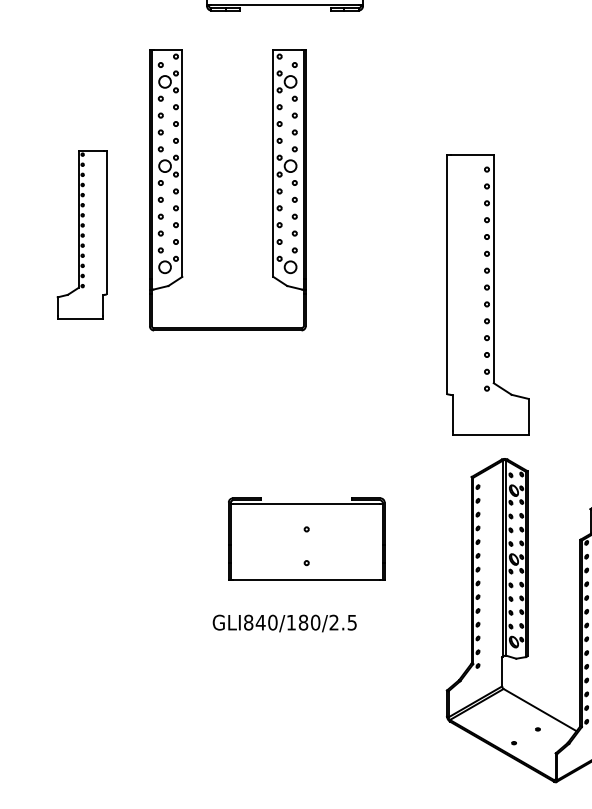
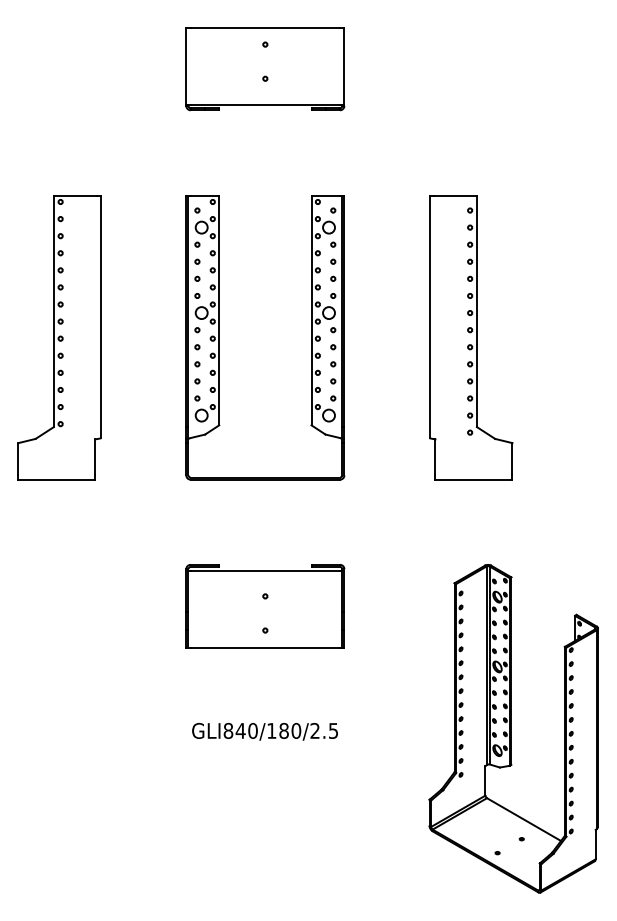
part: (182, 190) -> (219, 337), moved
part: (82, 234) -> (59, 337), size x1.67
part: (488, 294) -> (471, 337), moved
part: (306, 539) -> (265, 606), moved

